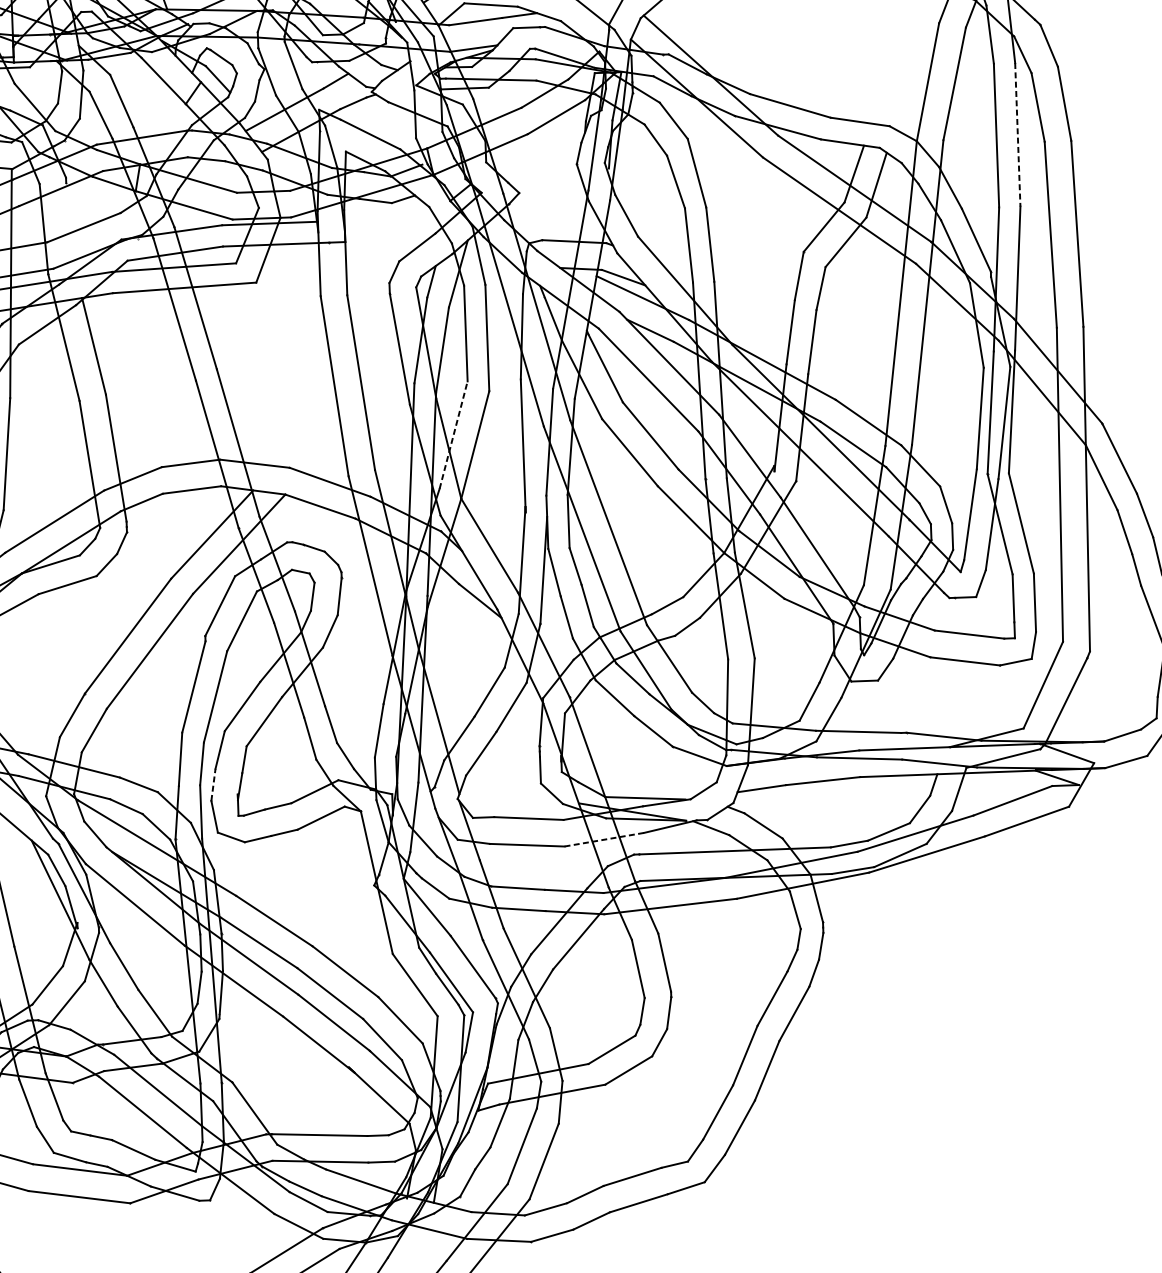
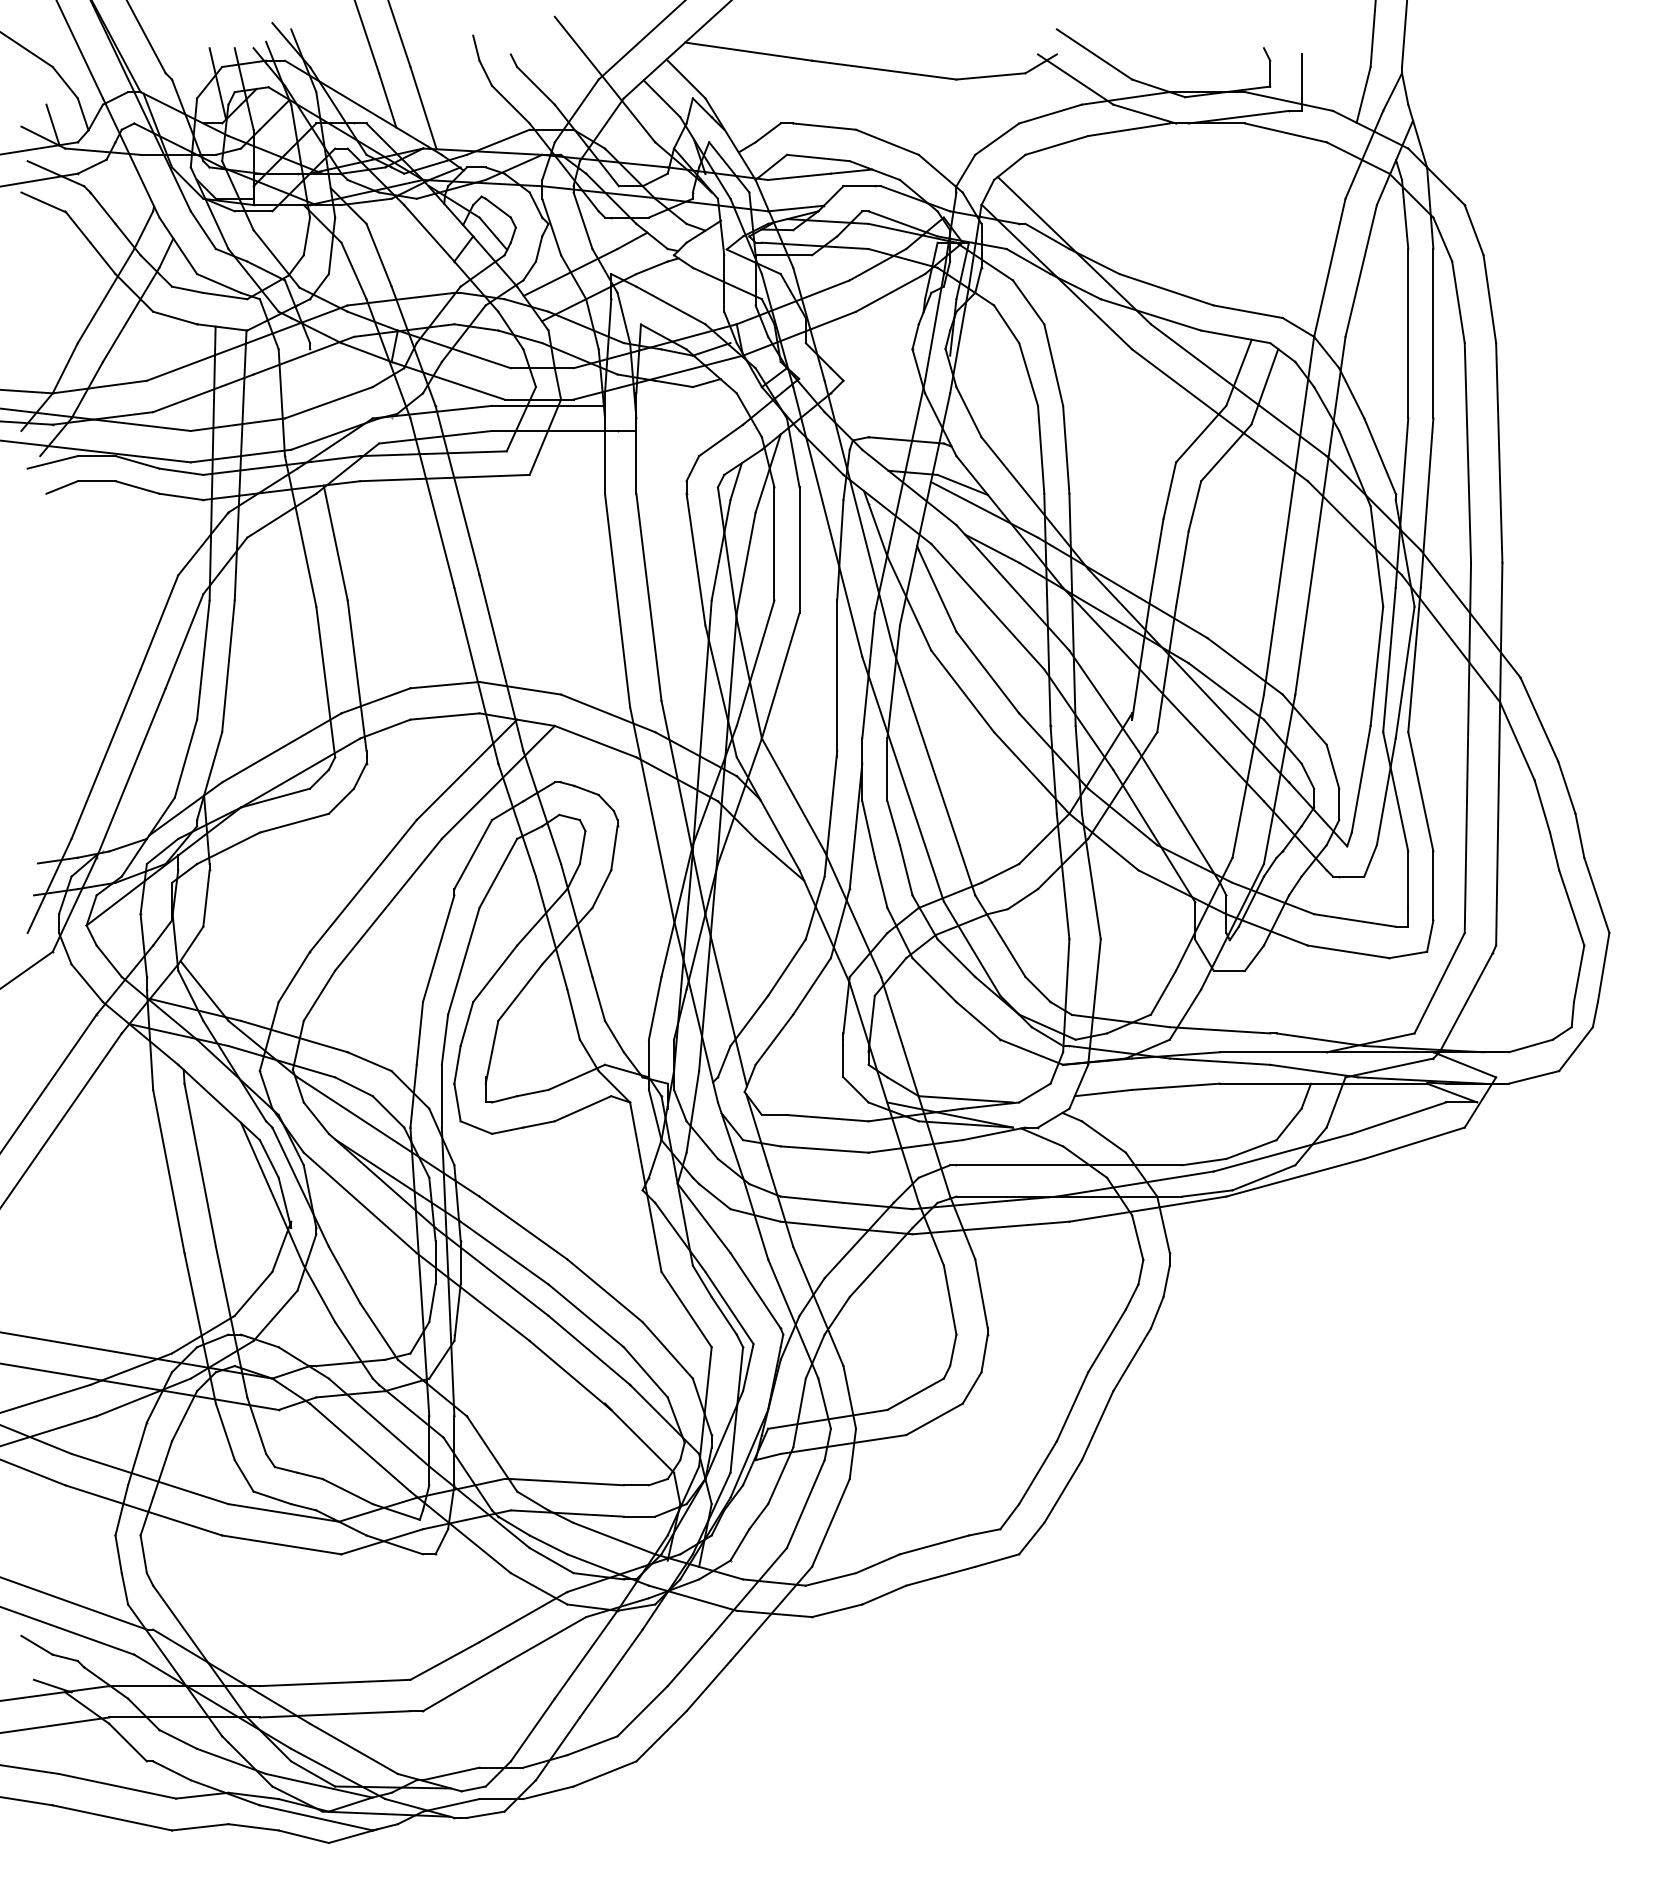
line: (1017, 134) -> (1433, 333), dashed -> solid
line: (453, 435) -> (755, 663), dashed -> solid
line: (213, 784) -> (457, 1064), dashed -> solid
line: (604, 839) -> (915, 1146), dashed -> solid

